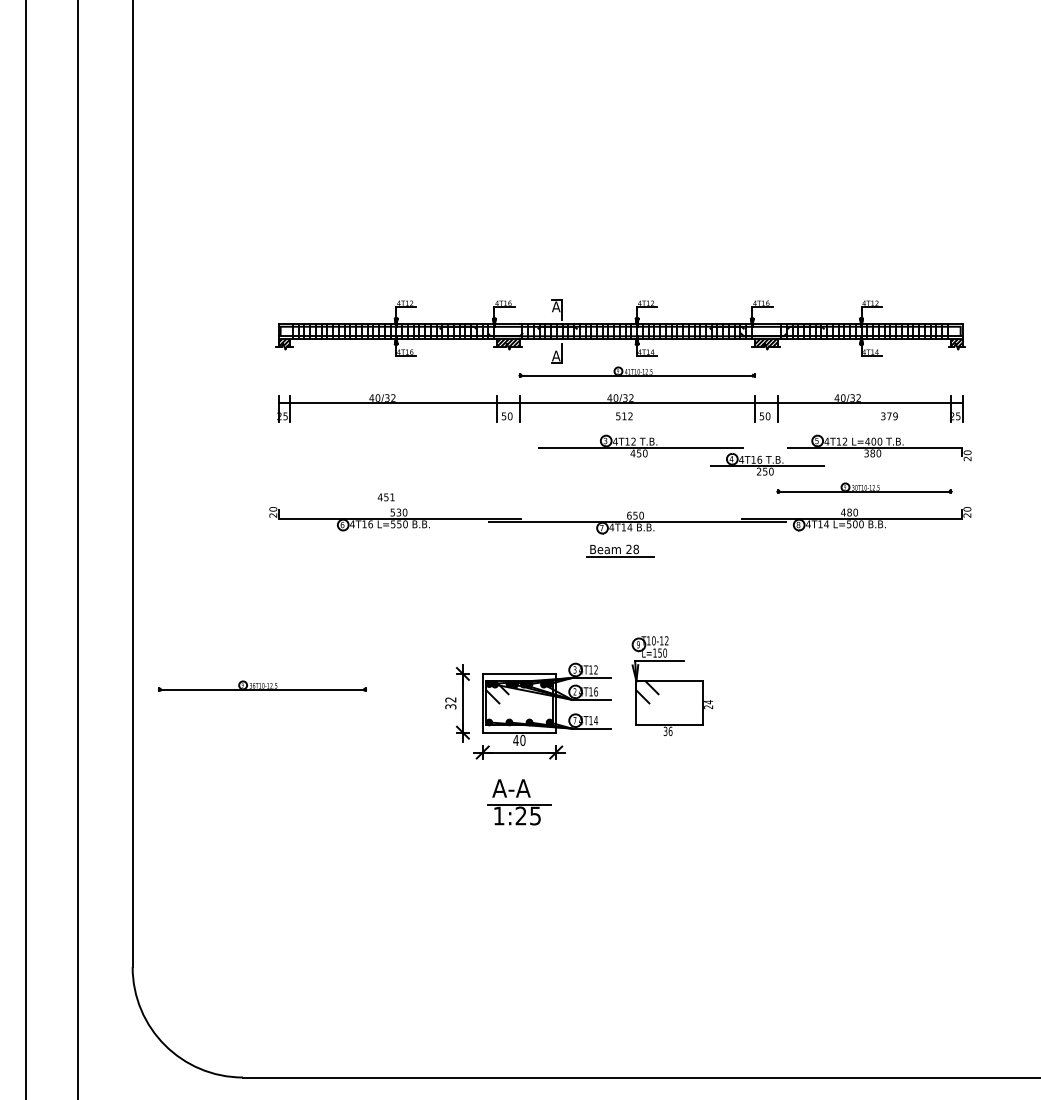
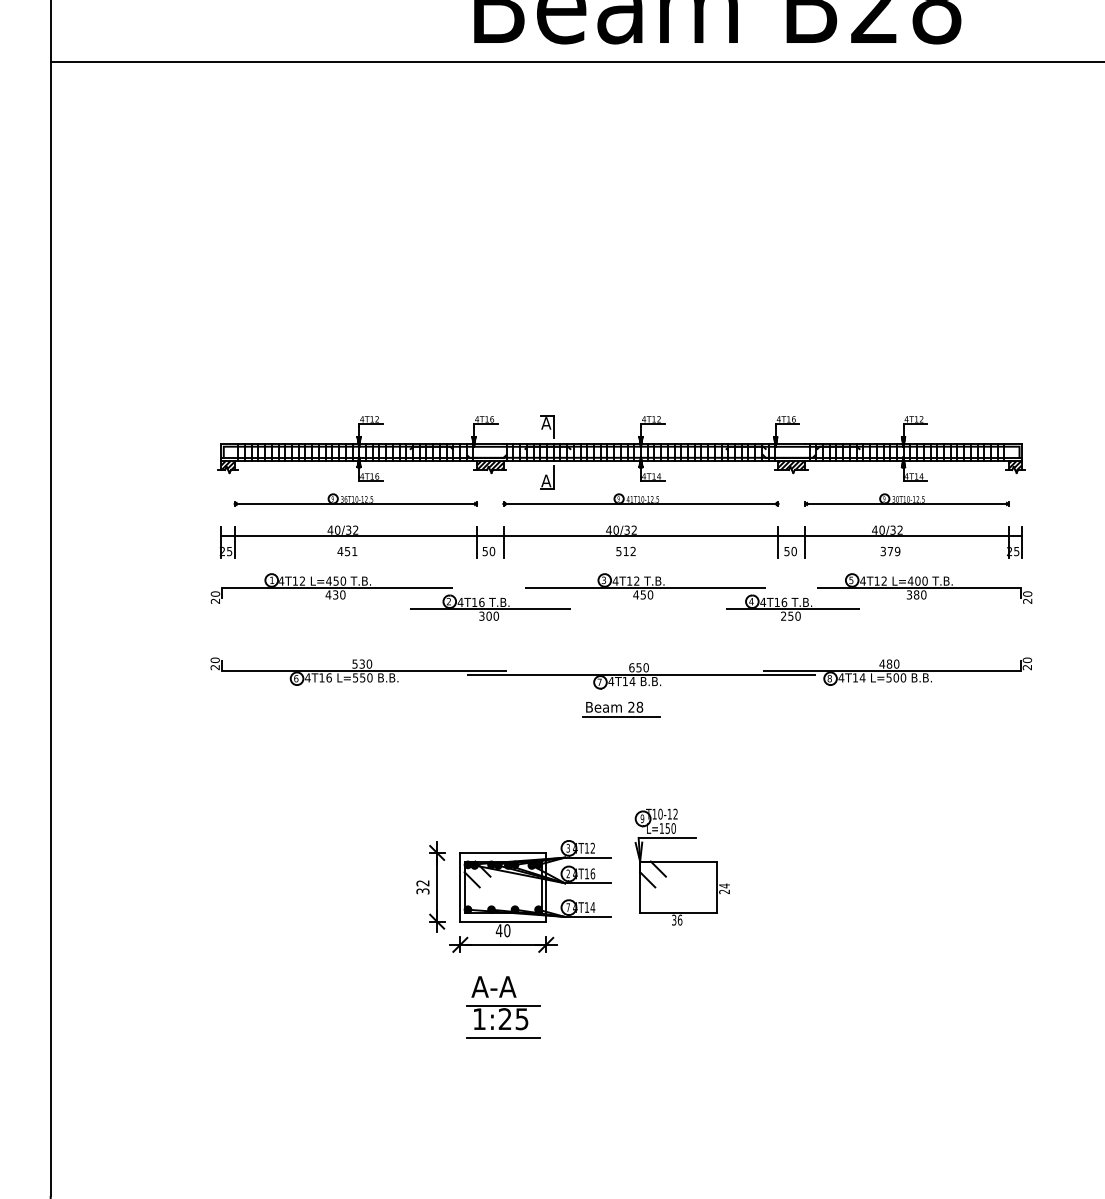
text: (889, 416) -> (890, 551), moved
part: (422, 454) -> (389, 596), added
part: (864, 487) -> (906, 499), moved
text: (385, 497) -> (346, 551), moved
part: (262, 685) -> (355, 499), moved
line: (519, 832) -> (503, 1038), added

